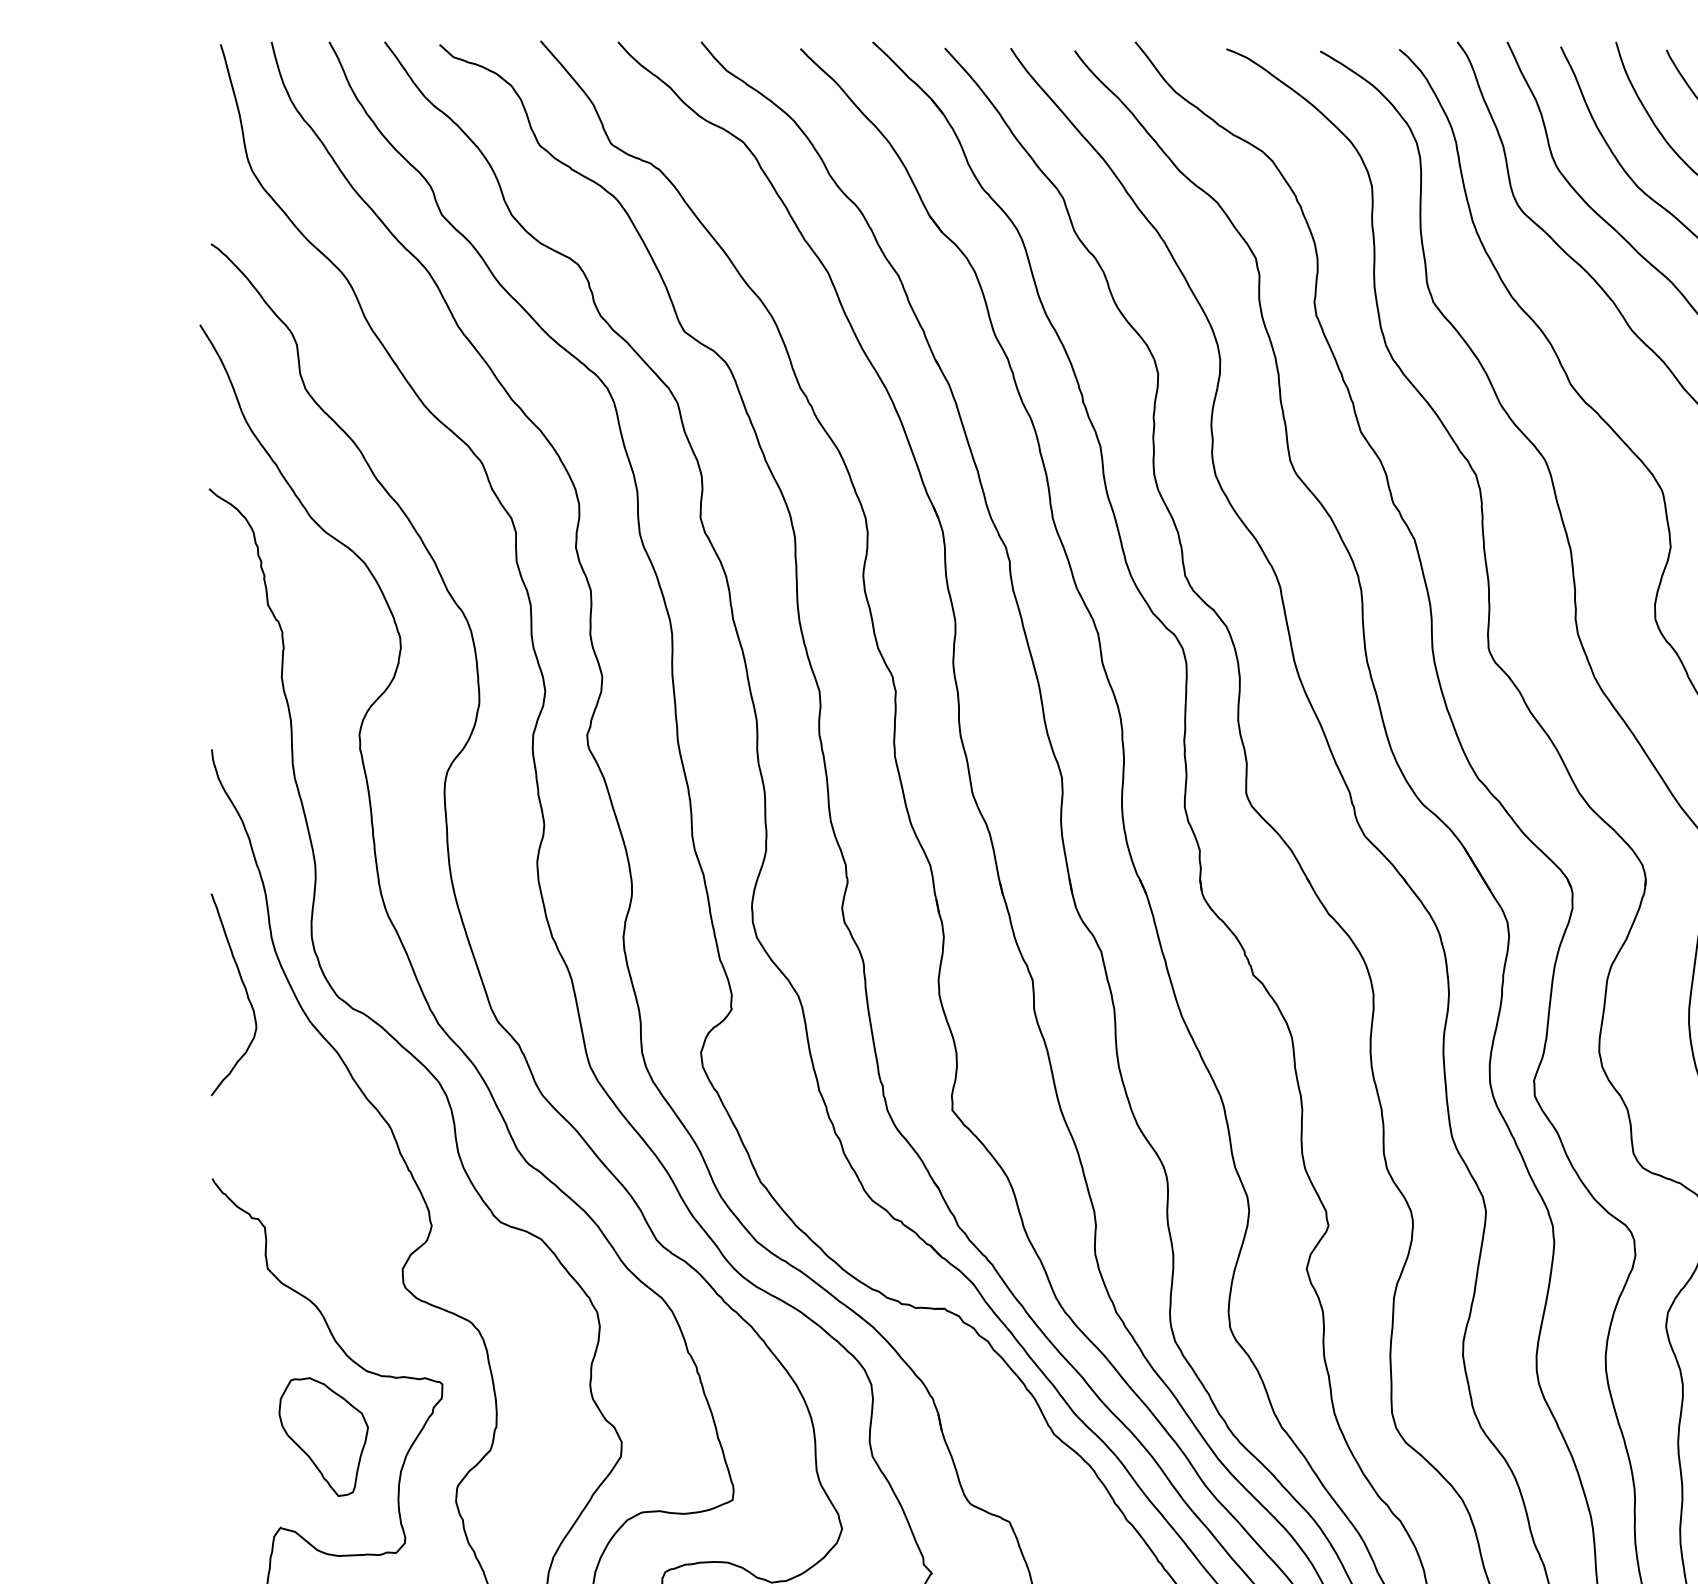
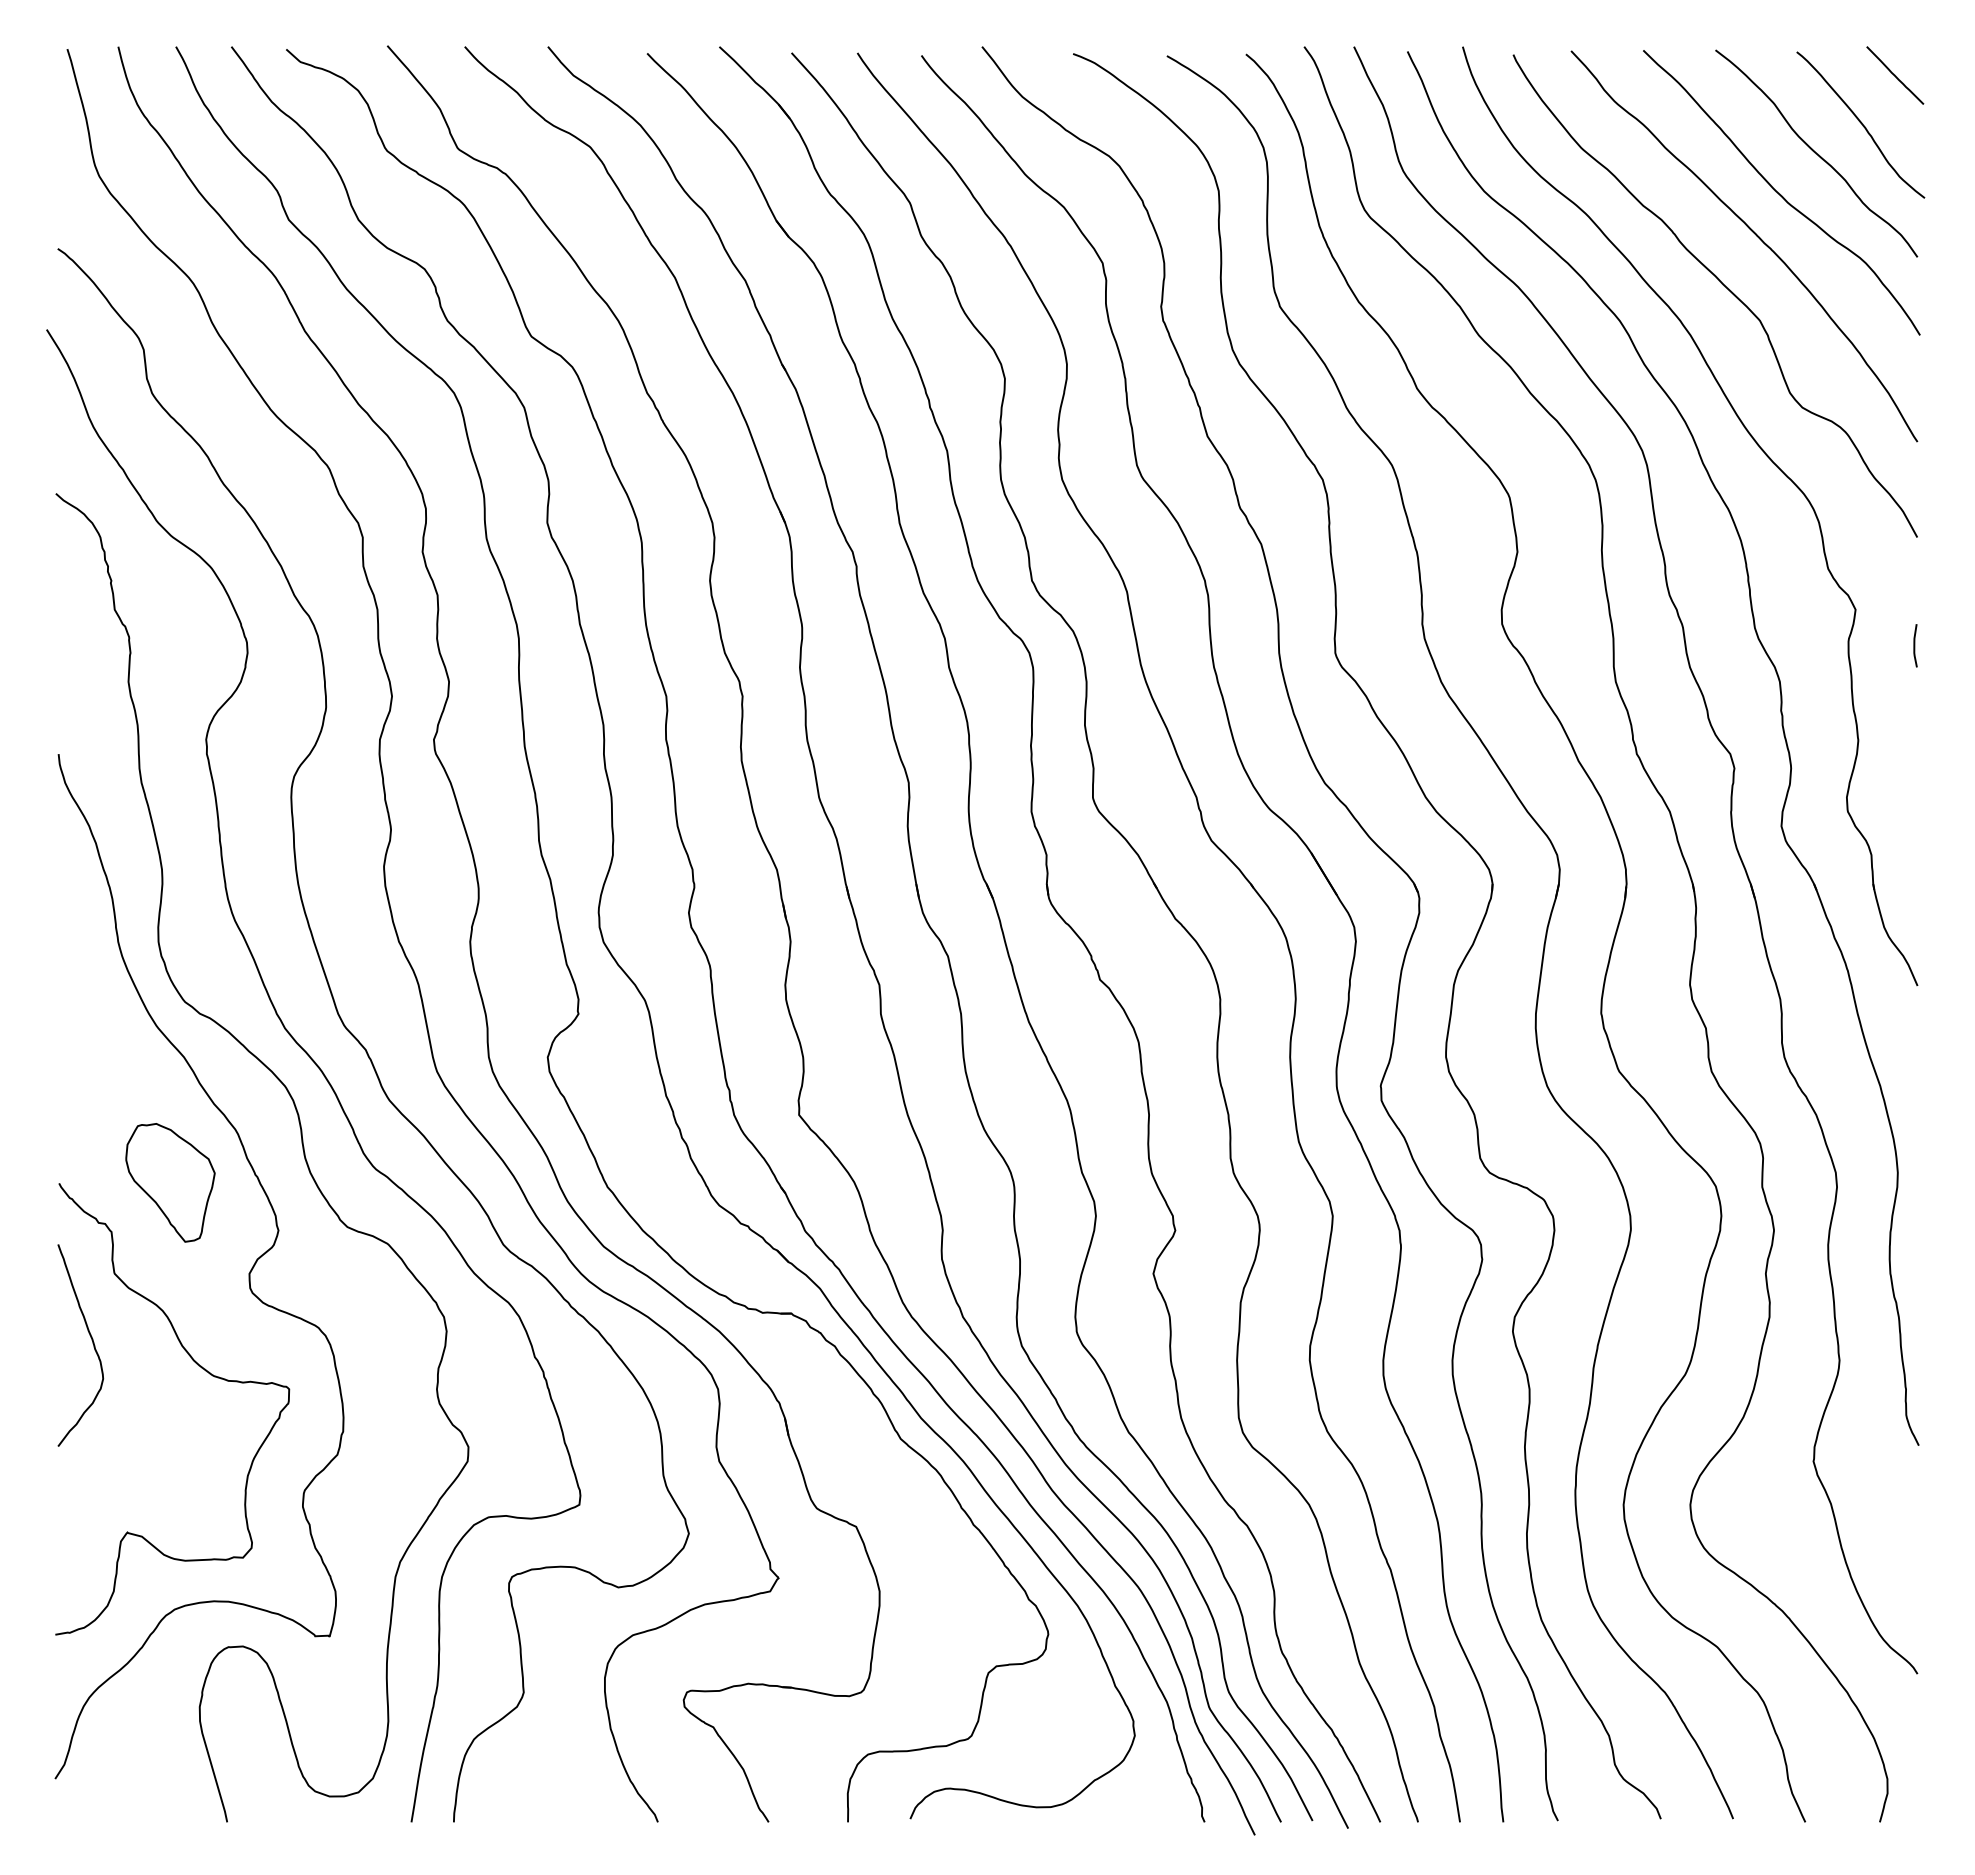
curve: (244, 989) -> (91, 1340), moved
part: (323, 1436) -> (170, 1182), moved

